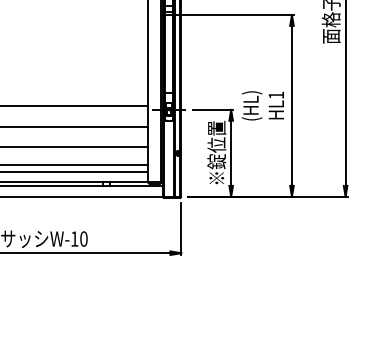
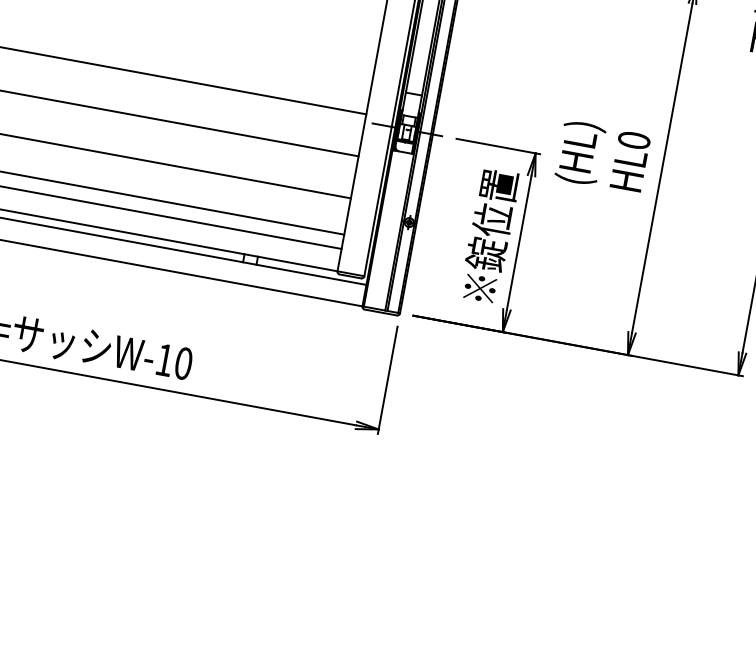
text: (276, 95) -> (634, 140), HL1 -> HL0

